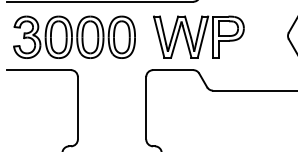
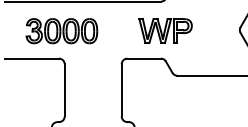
part: (74, 36) -> (61, 30), size x0.7
part: (198, 36) -> (165, 30), size x0.7

